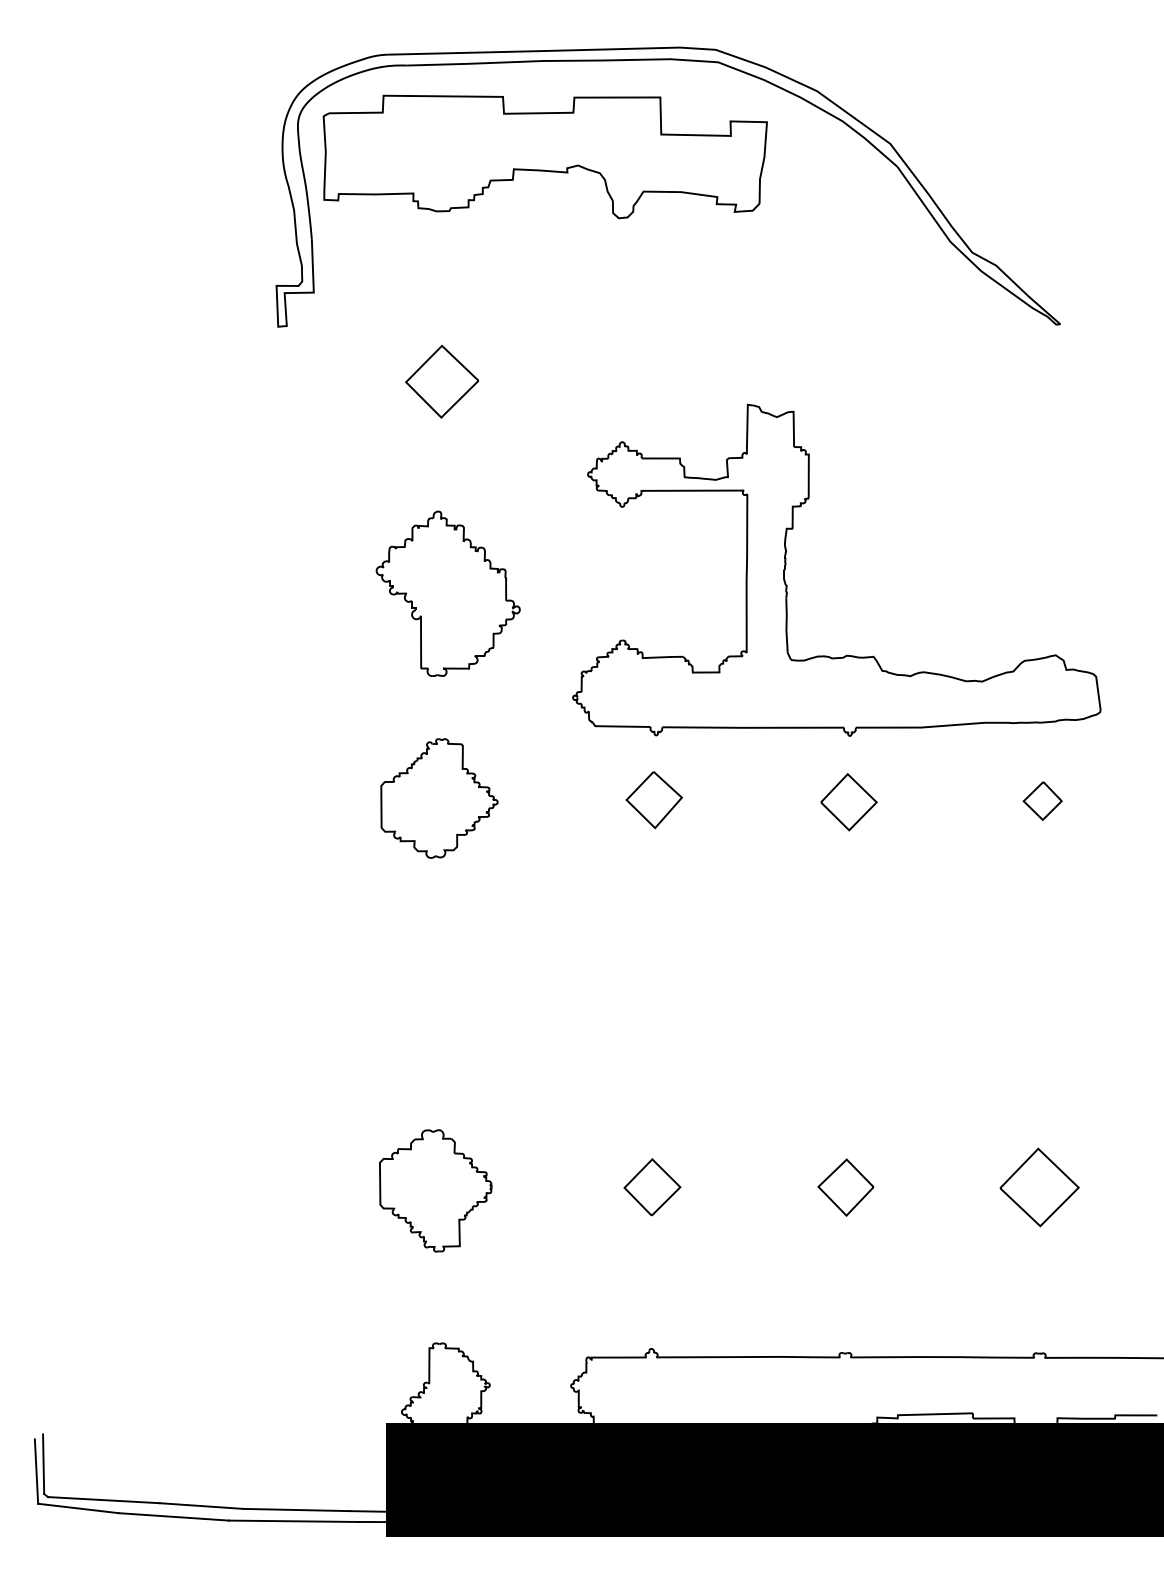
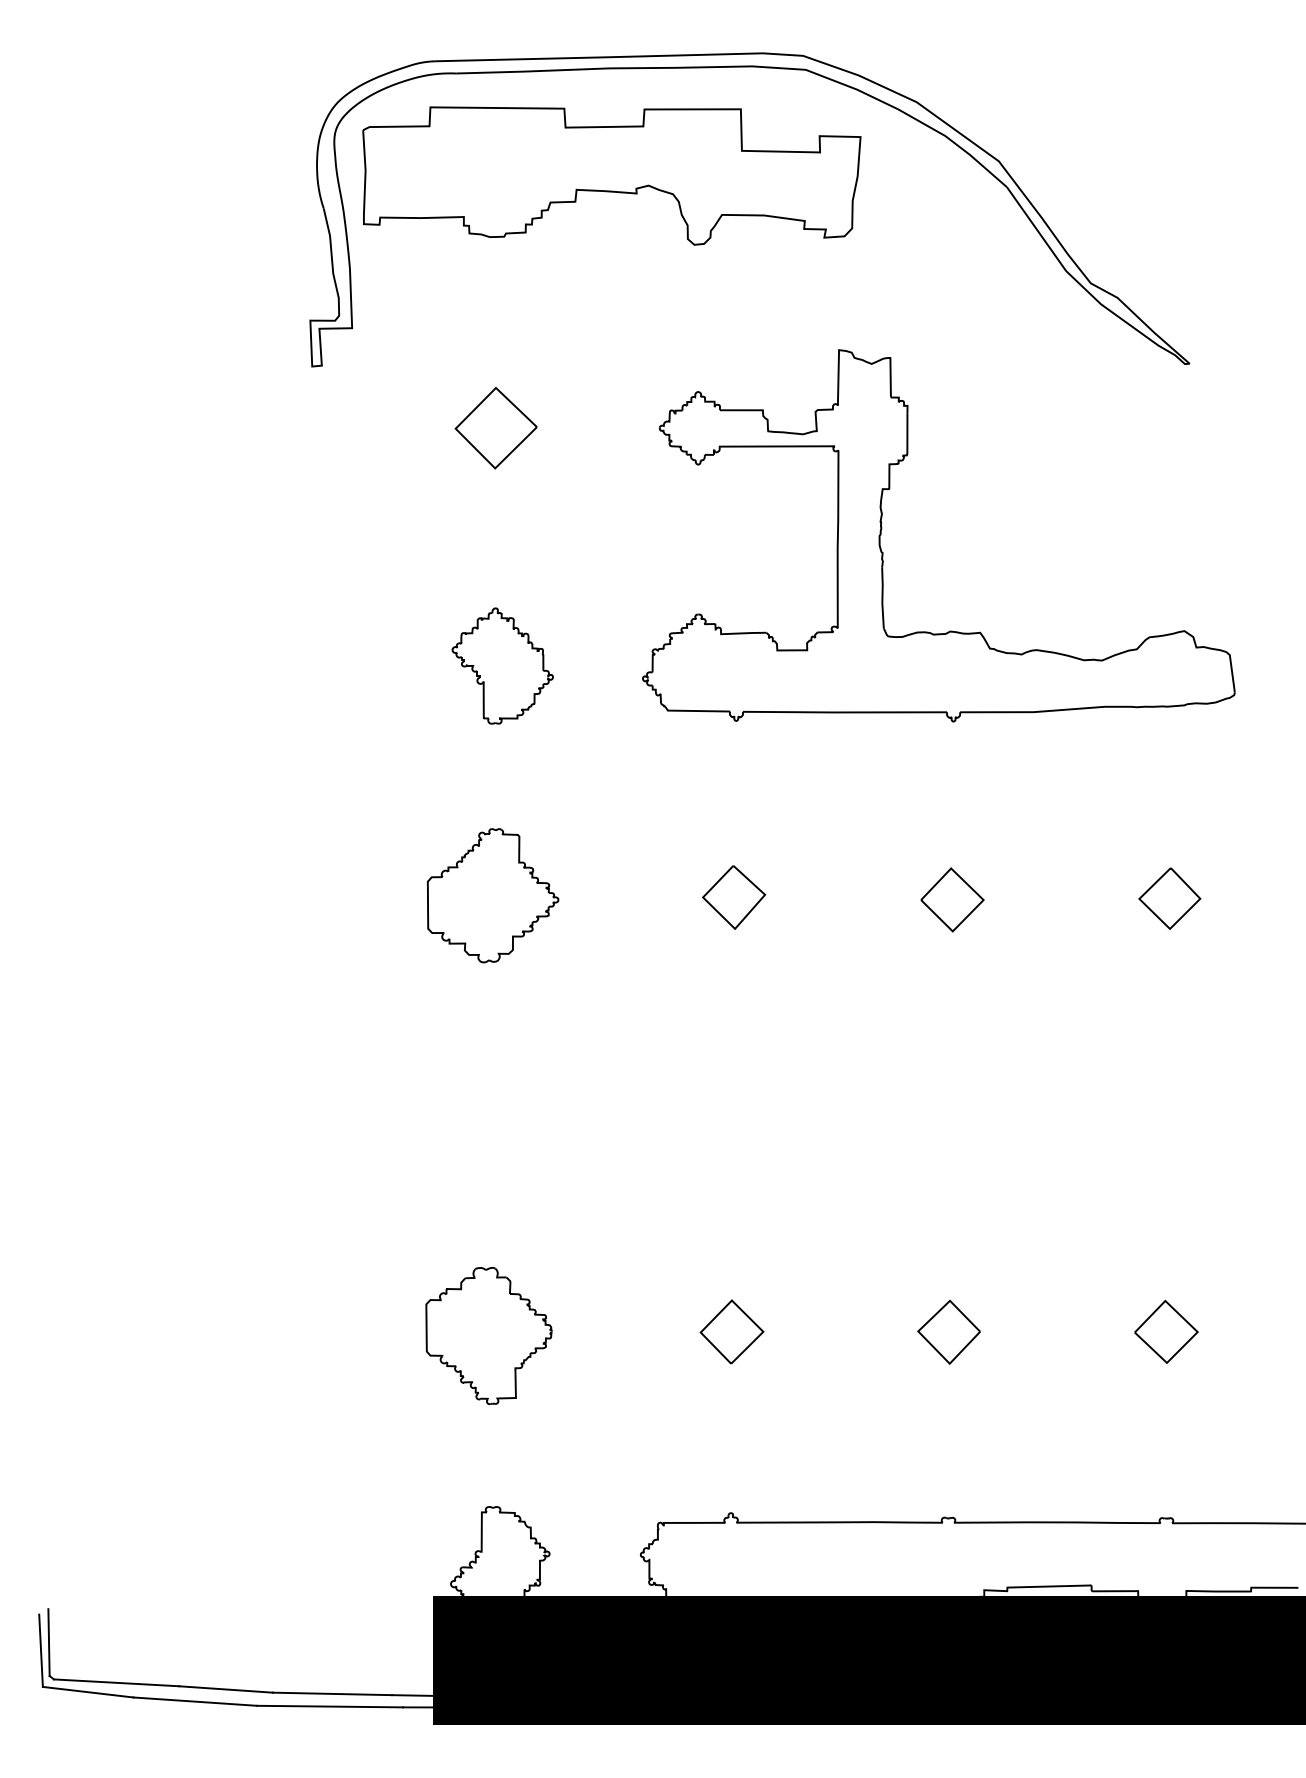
part: (786, 563) -> (882, 528), moved
part: (447, 593) -> (502, 665), size x0.62
part: (1042, 800) -> (1169, 898), size x1.43
part: (1039, 1186) -> (1166, 1331), size x0.71

